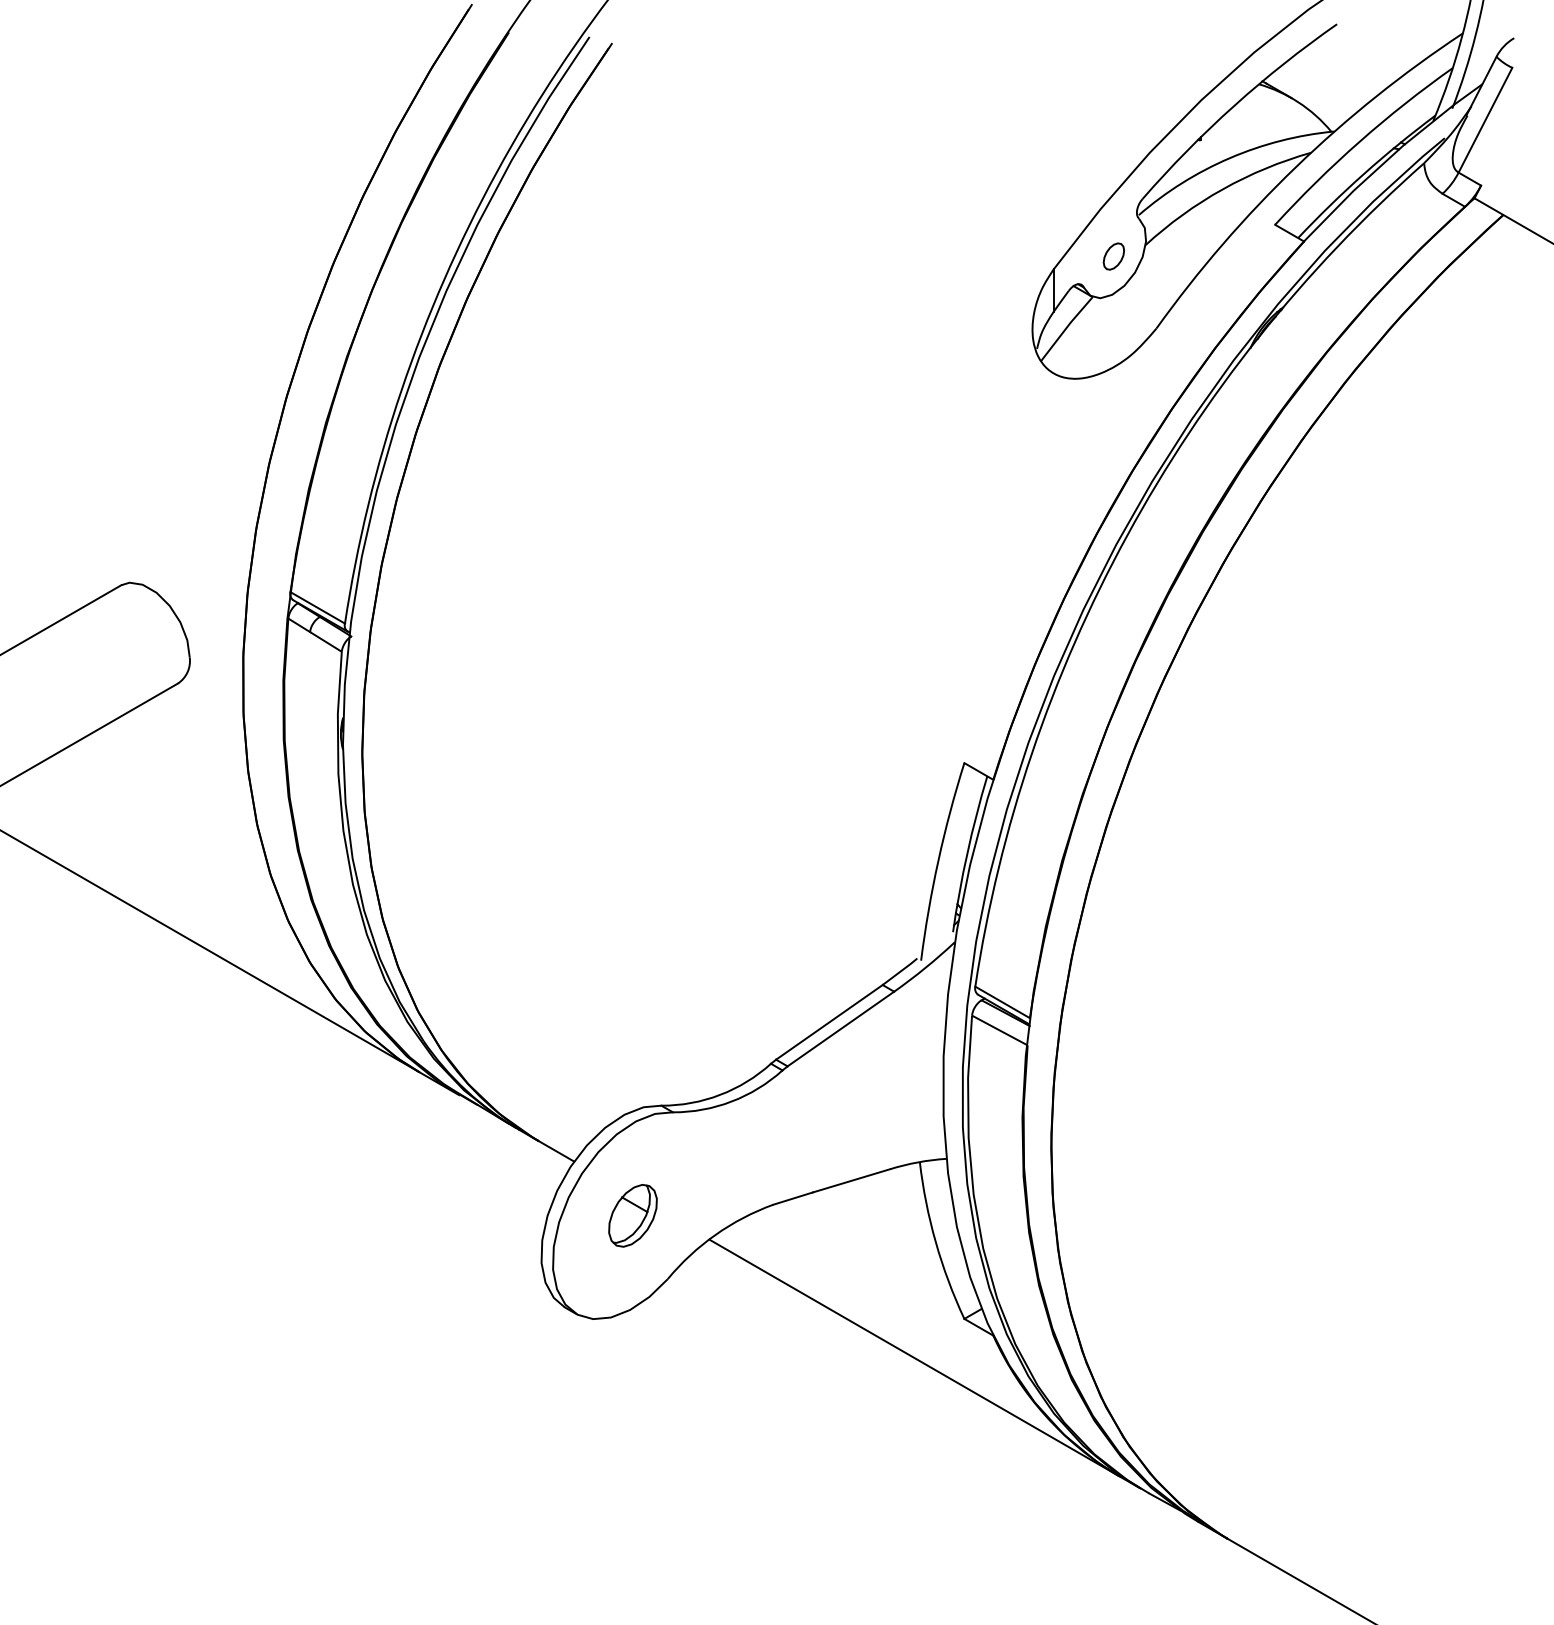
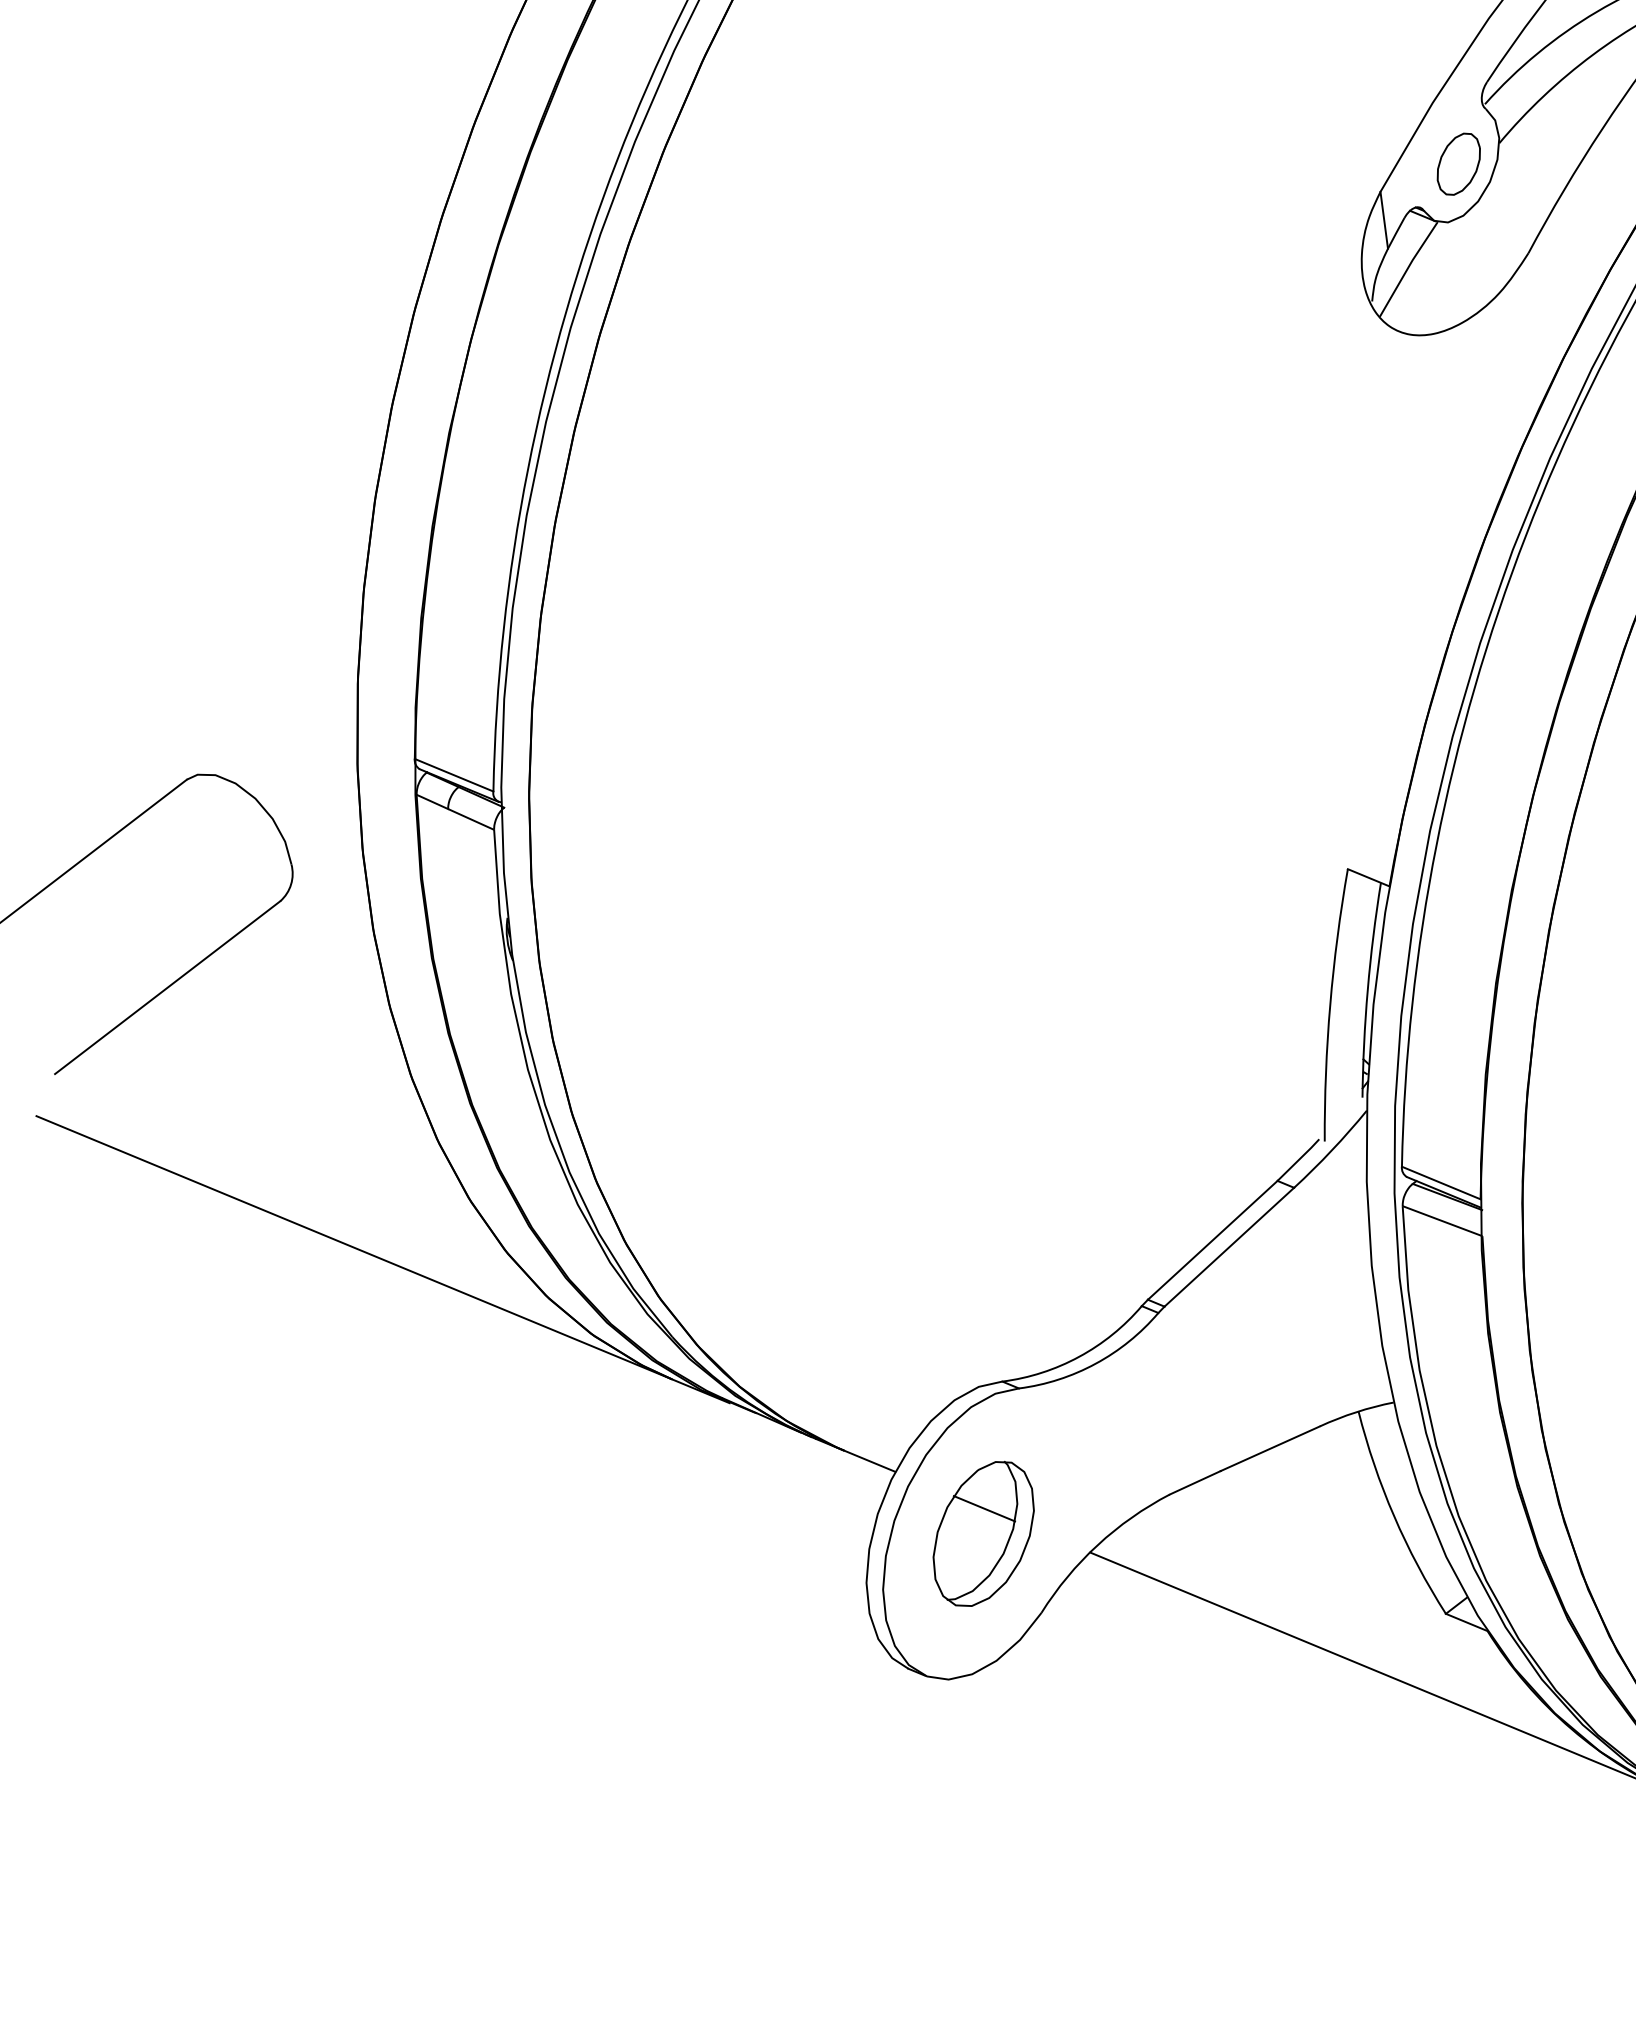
part: (1113, 256) -> (1458, 164), size x1.67
part: (632, 1215) -> (983, 1533), size x1.67

